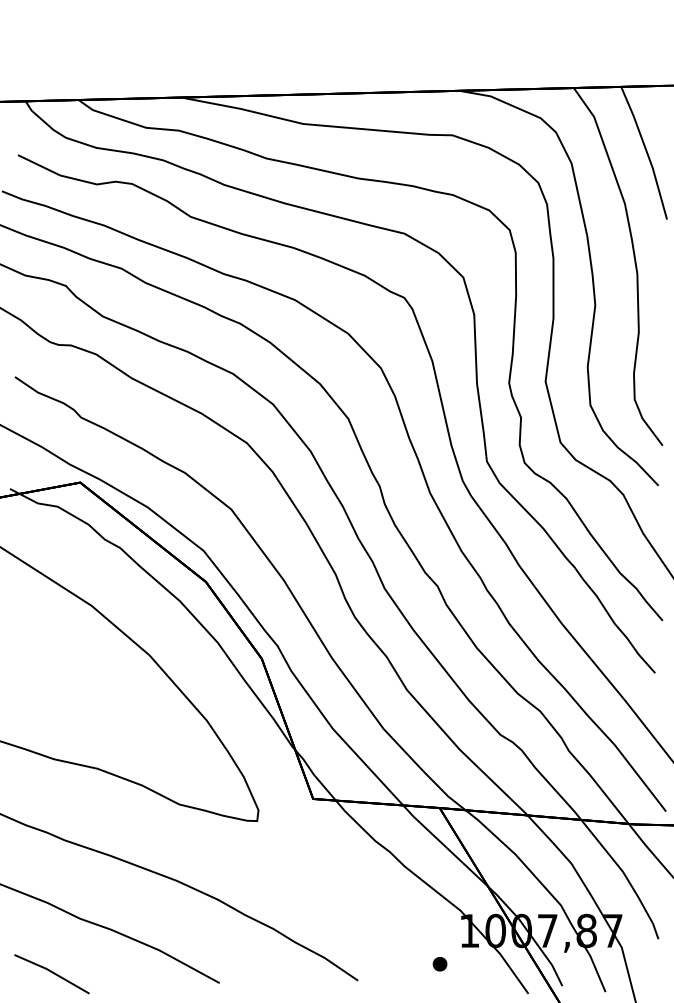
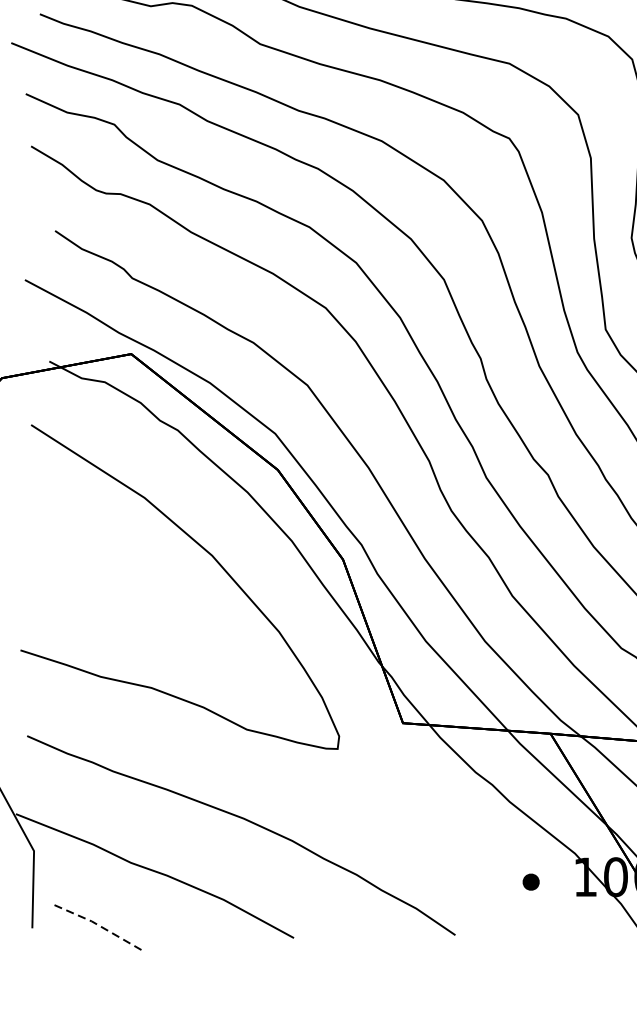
part: (439, 964) -> (530, 882), moved
line: (52, 972) -> (98, 925), solid -> dashed

